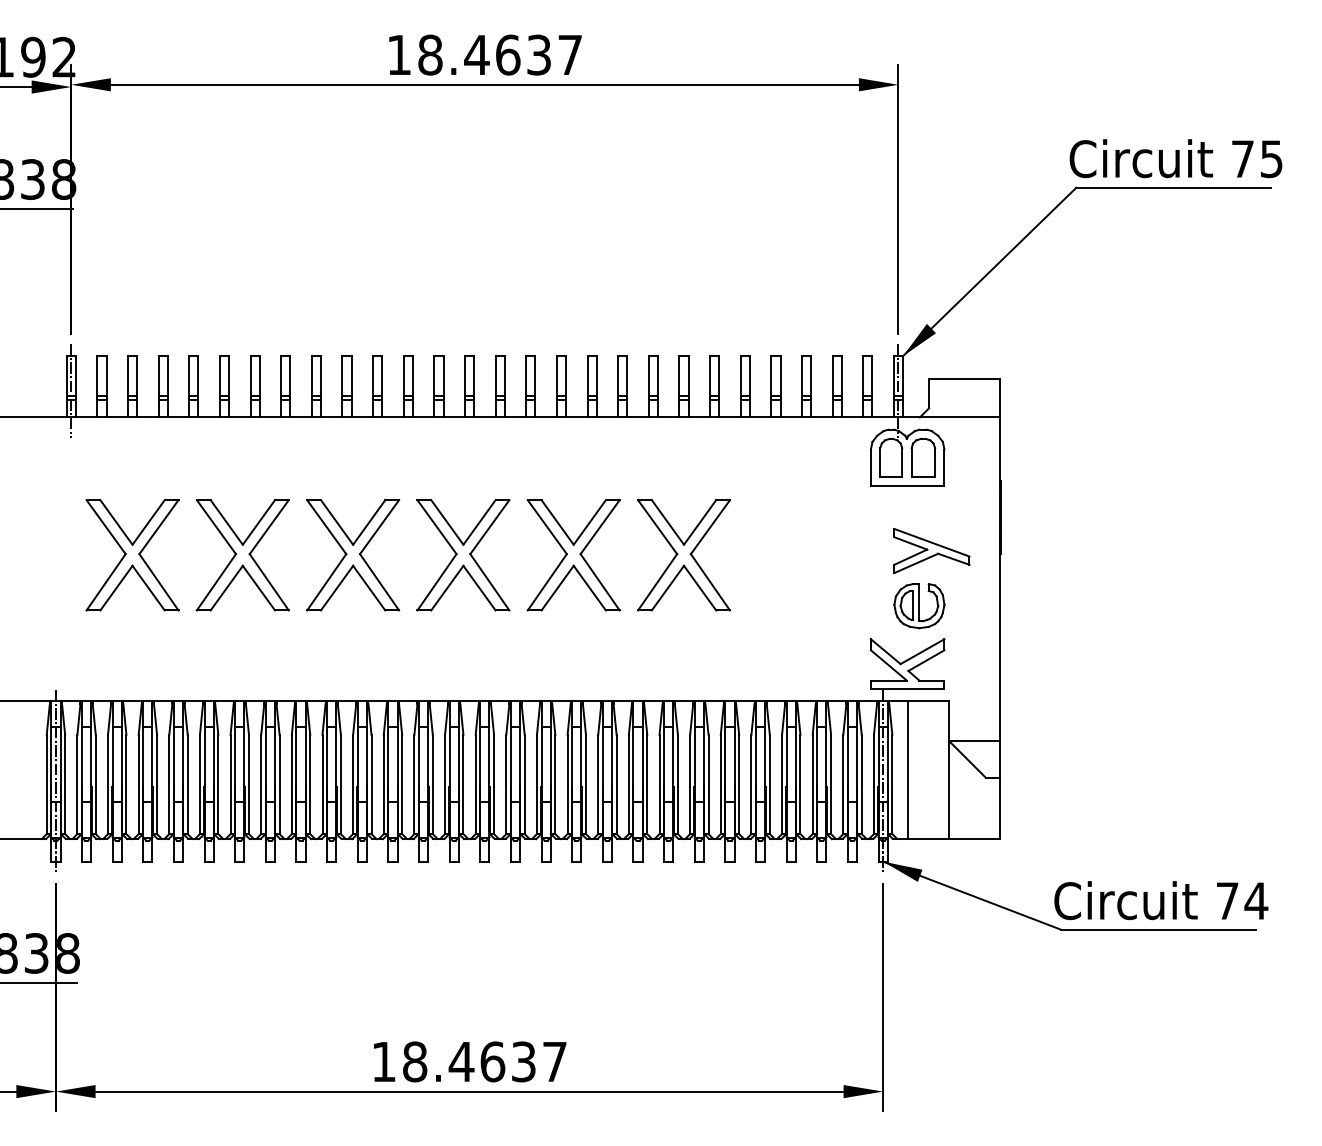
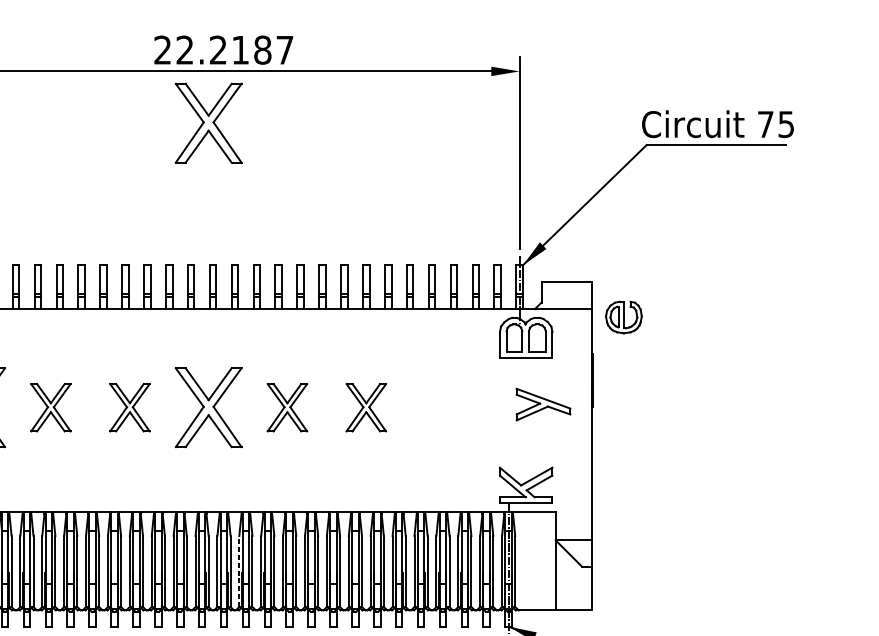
text: (469, 54) -> (213, 49), 18.4637 -> 22.2187
part: (463, 157) -> (208, 123), added
part: (242, 555) -> (50, 407), size x0.6
part: (353, 555) -> (130, 407), size x0.6
part: (573, 555) -> (287, 407), size x0.6
part: (683, 555) -> (365, 407), size x0.6
part: (919, 606) -> (623, 317), moved
line: (907, 770) -> (526, 561), removed
line: (506, 784) -> (239, 571), solid -> dashed

